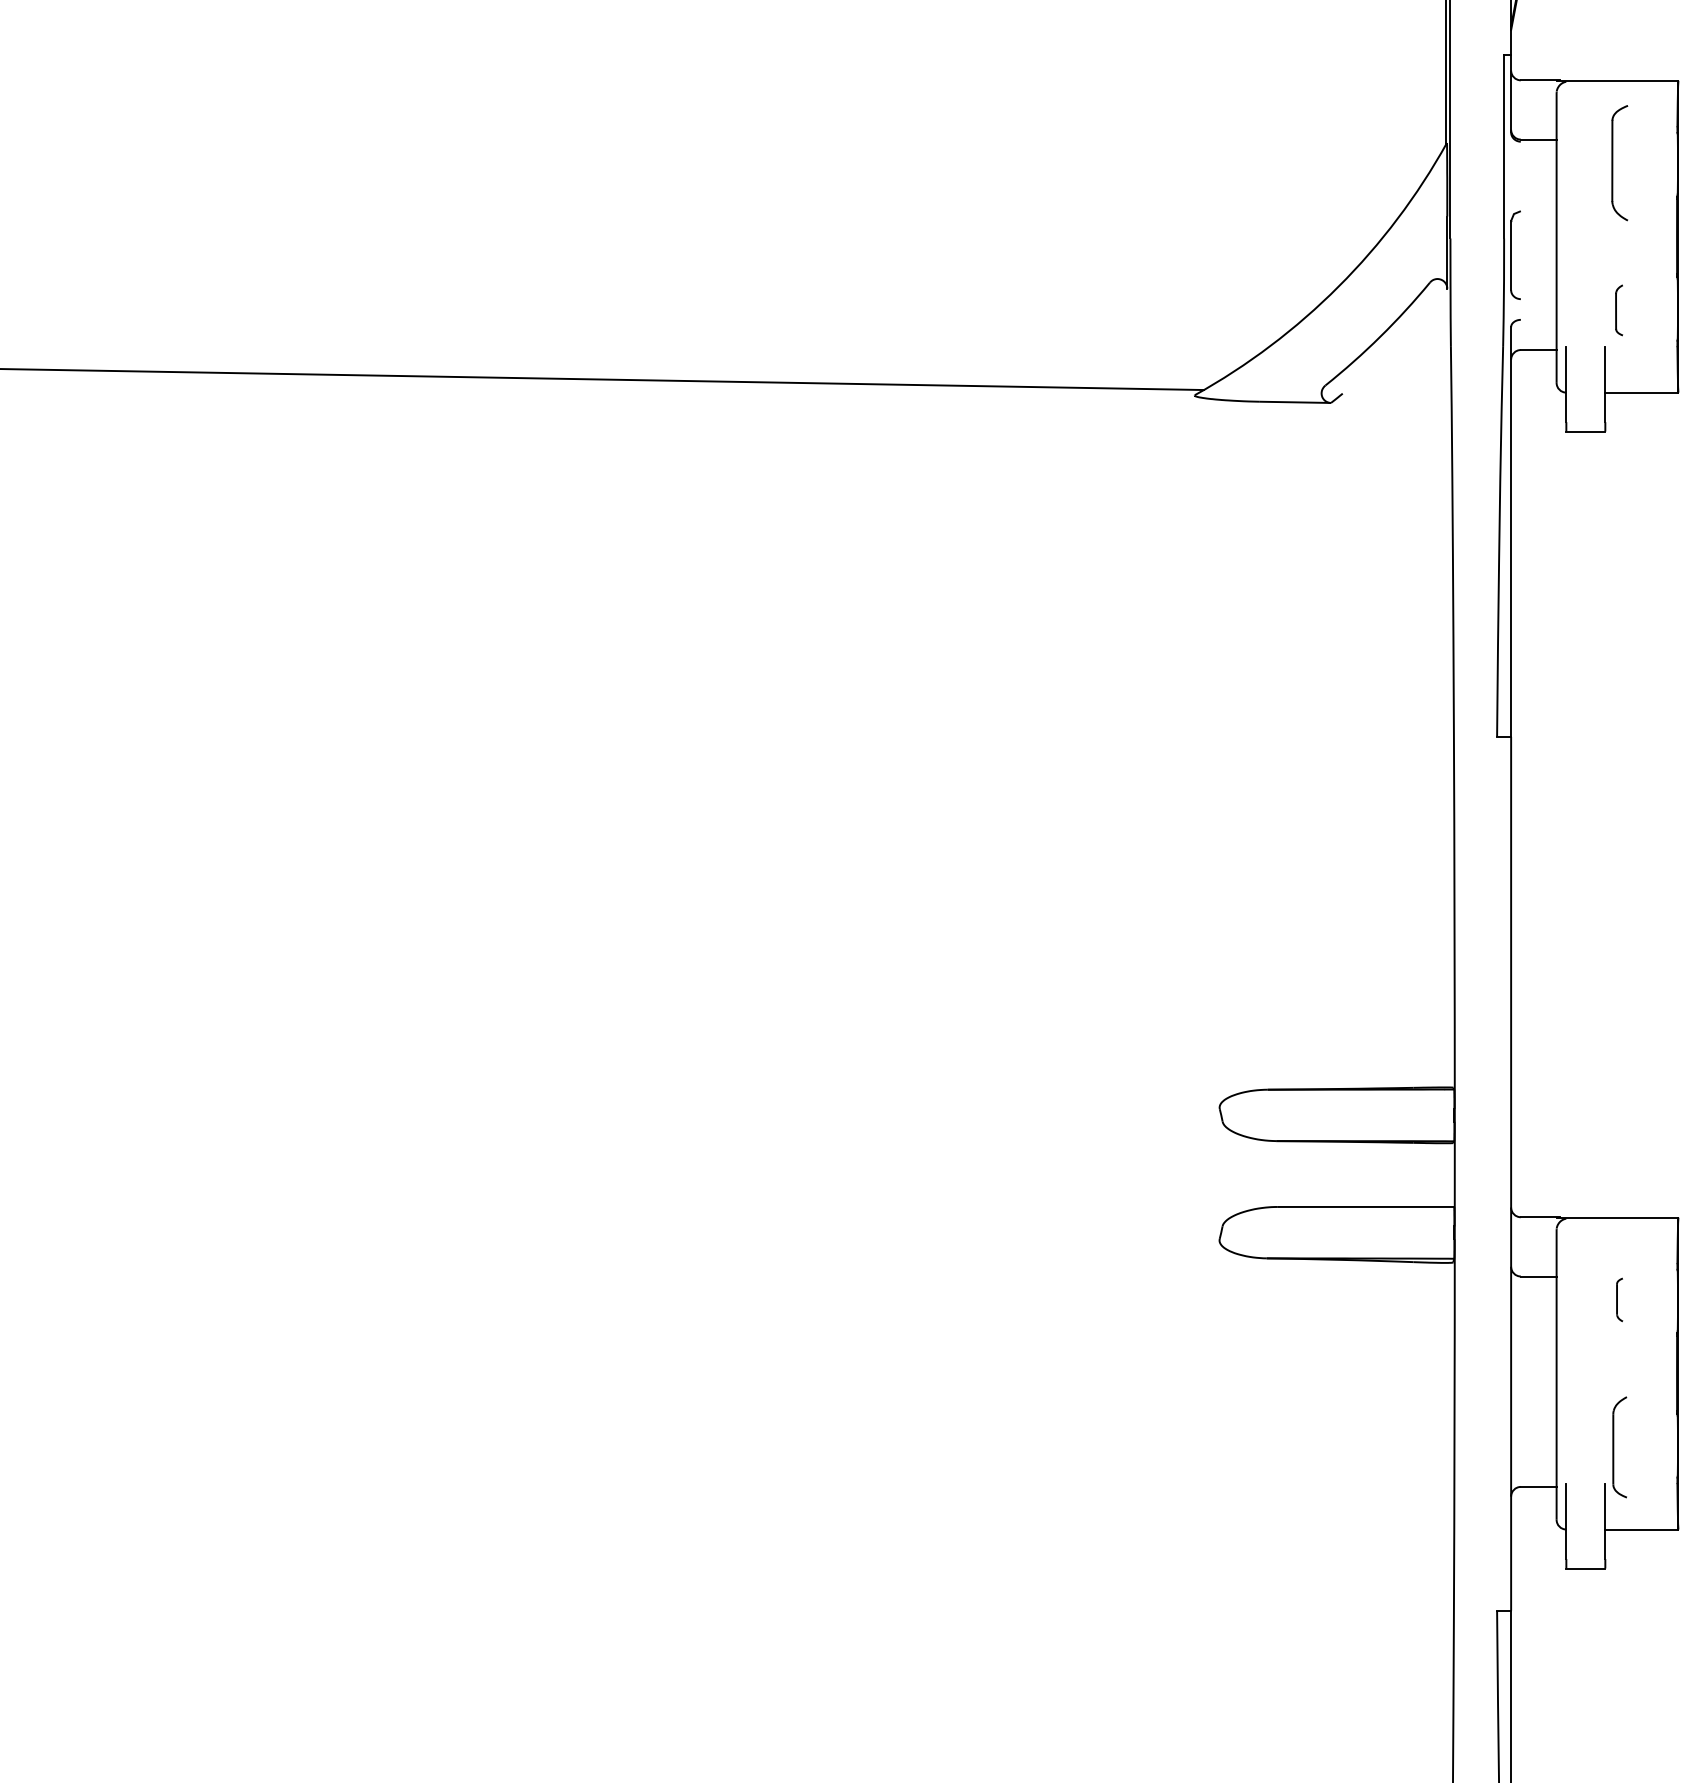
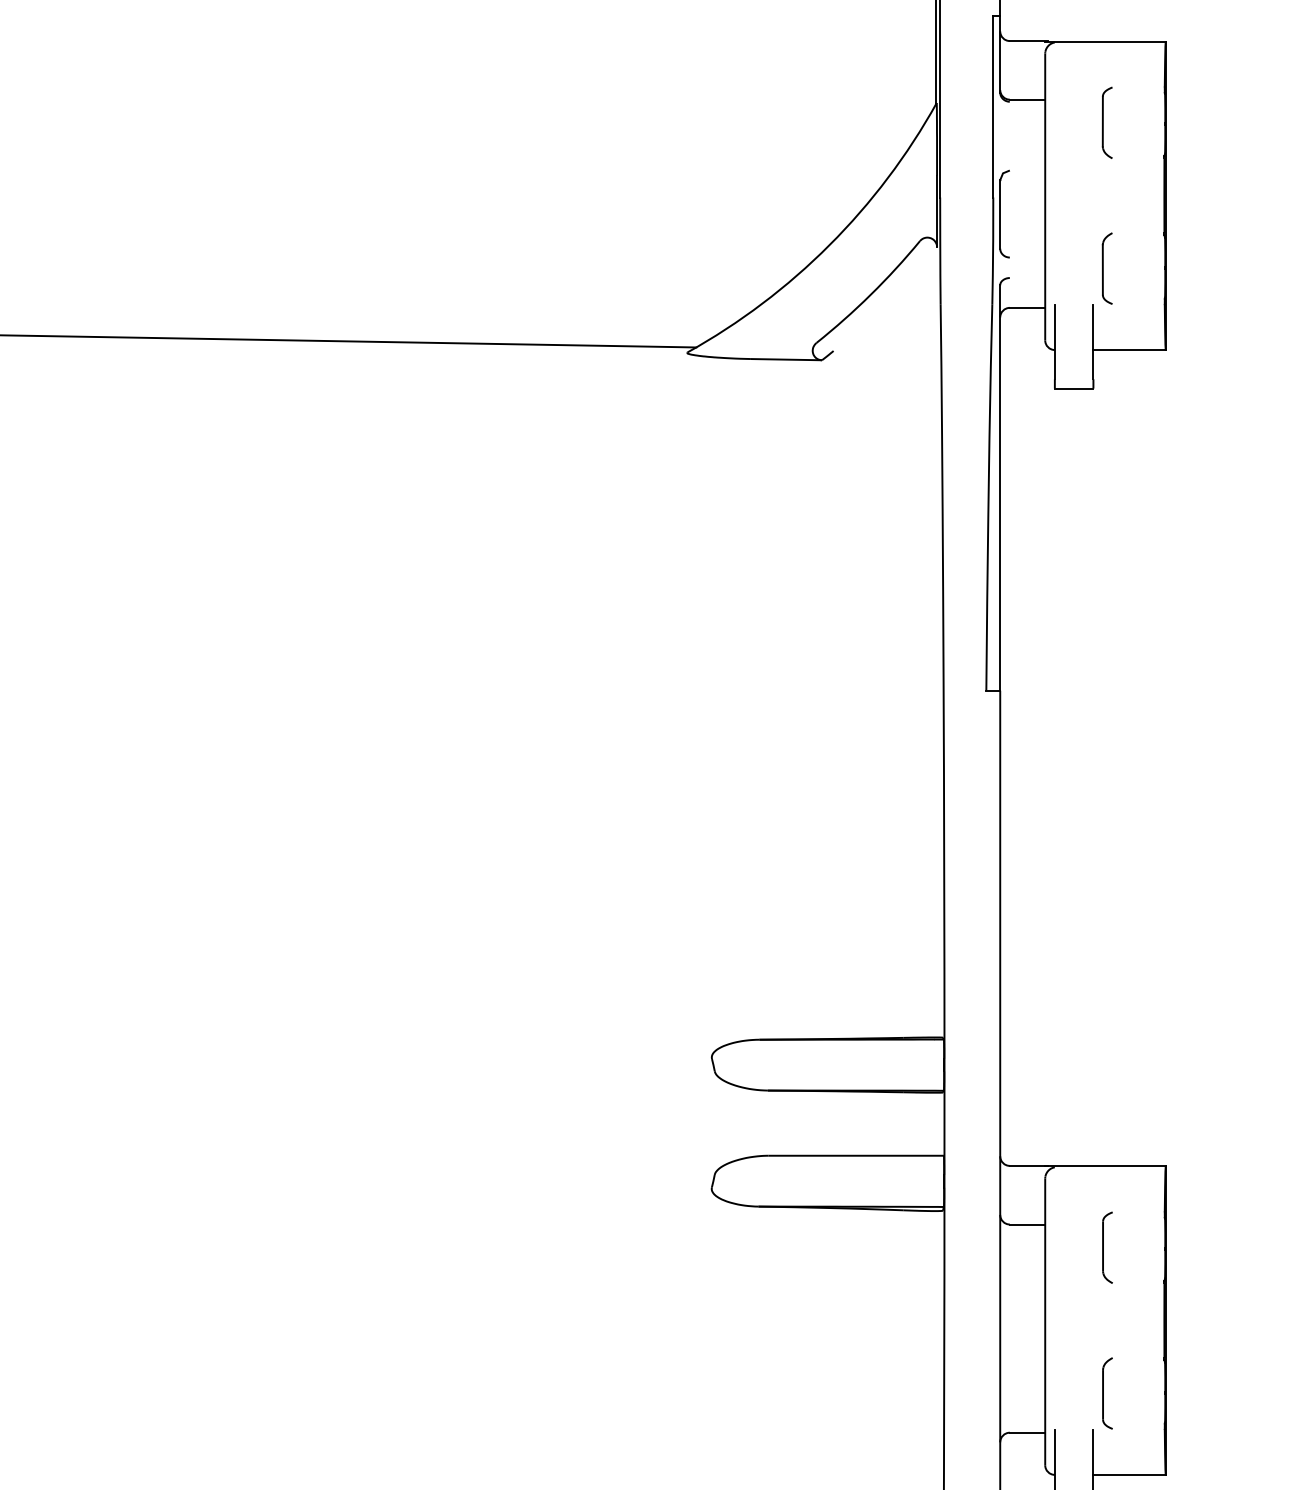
part: (1618, 162) -> (1106, 122), size x0.62
part: (1618, 310) -> (1106, 268), size x1.43
part: (1619, 1299) -> (1107, 1247), size x1.67
part: (1619, 1446) -> (1107, 1392), size x0.71

